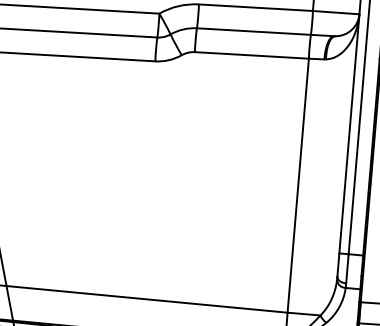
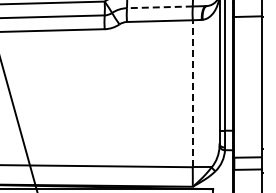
line: (253, 31) -> (159, 7), solid -> dashed
line: (297, 185) -> (192, 93), solid -> dashed

